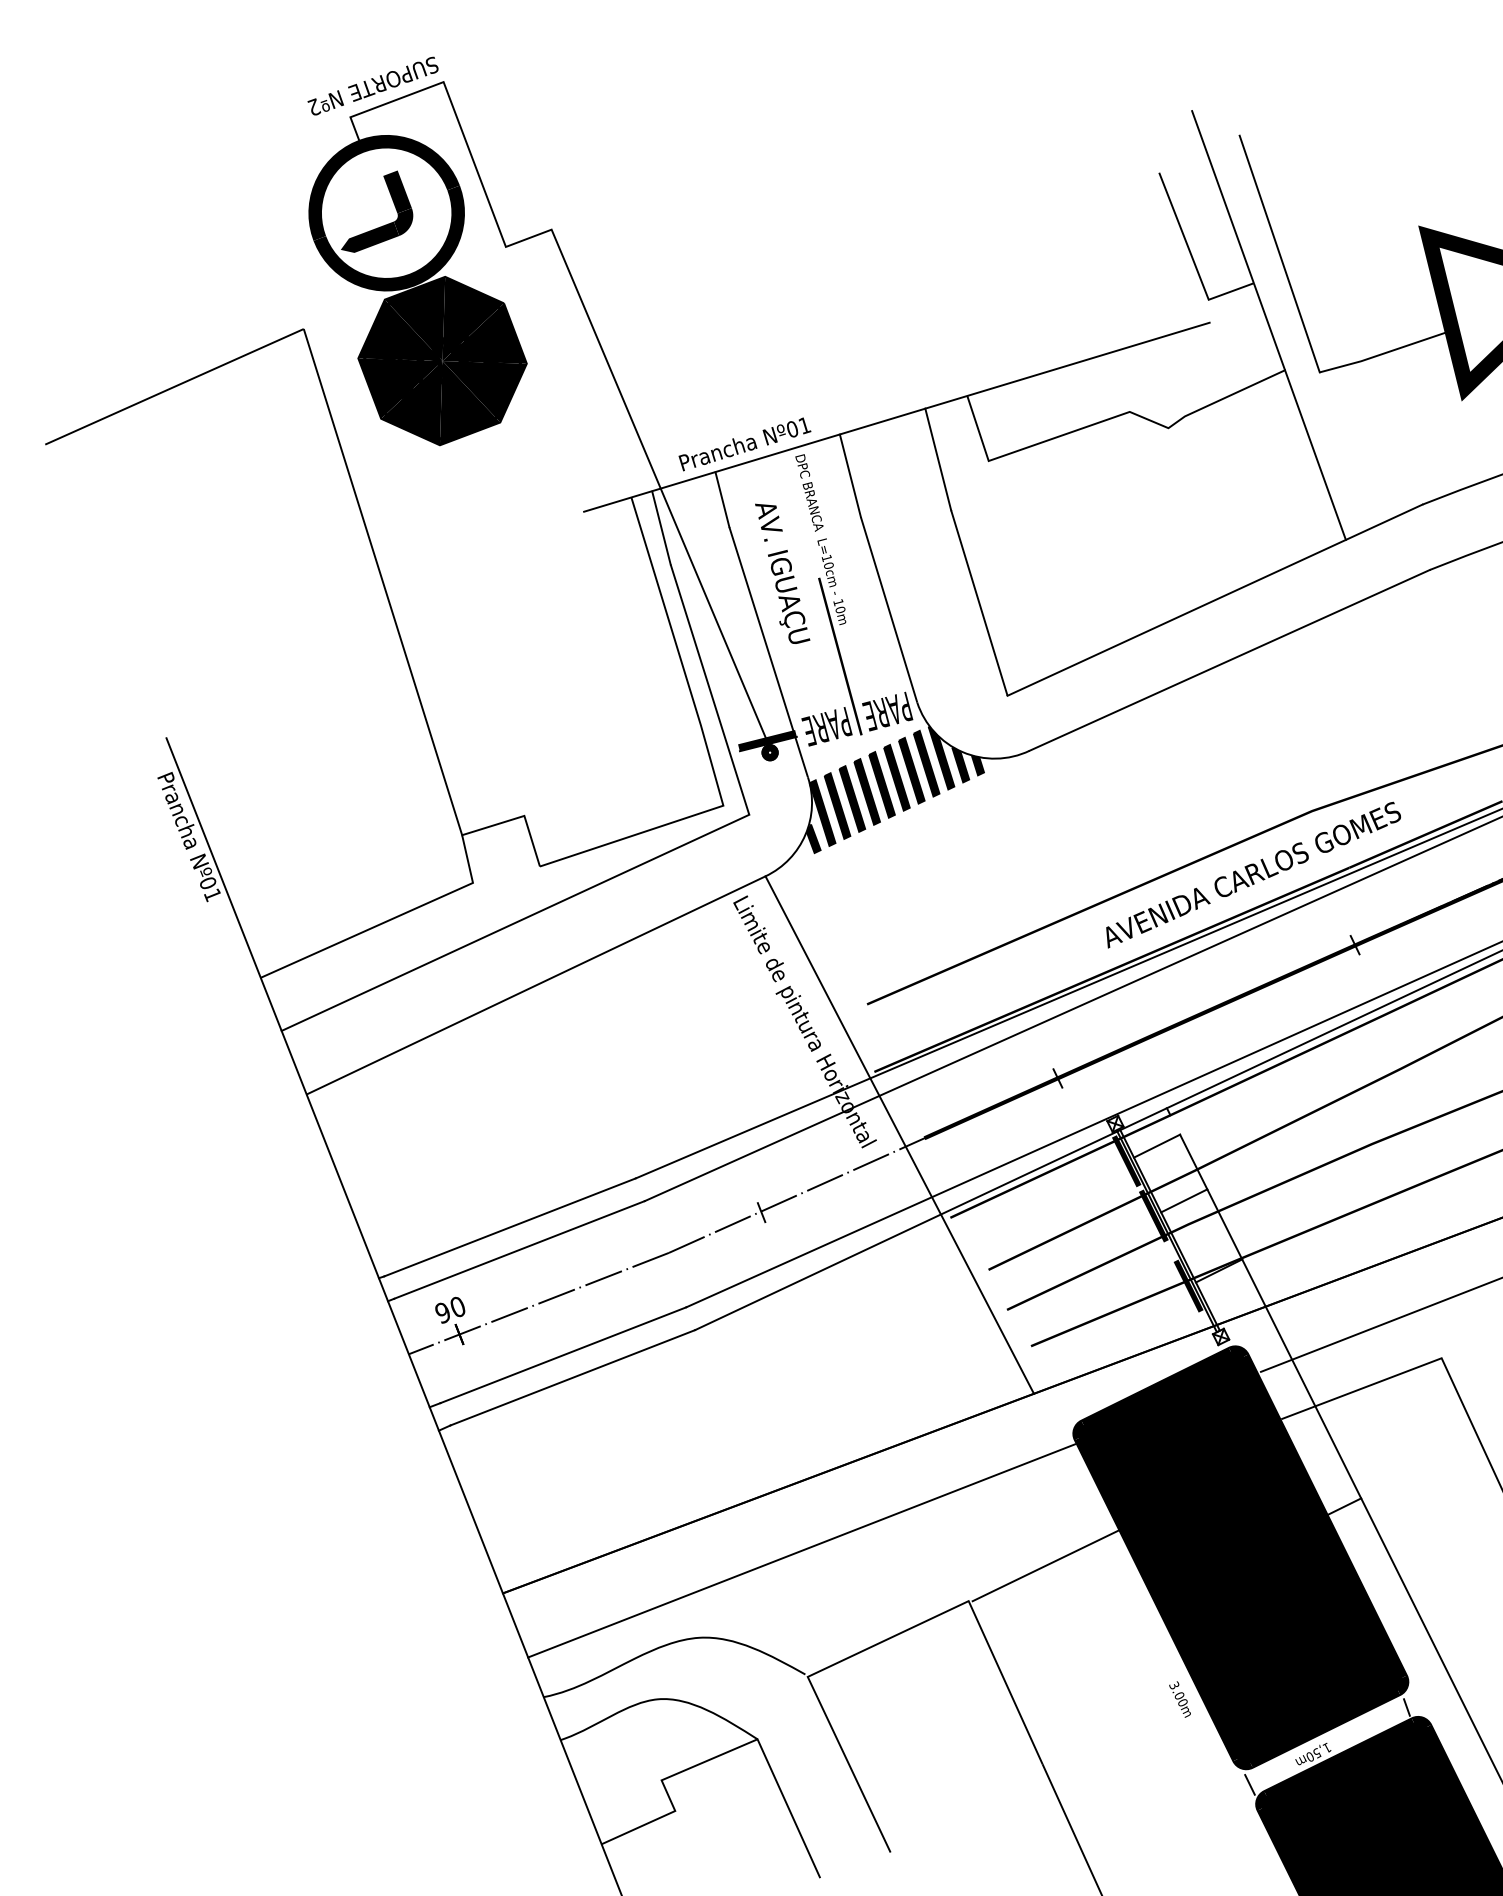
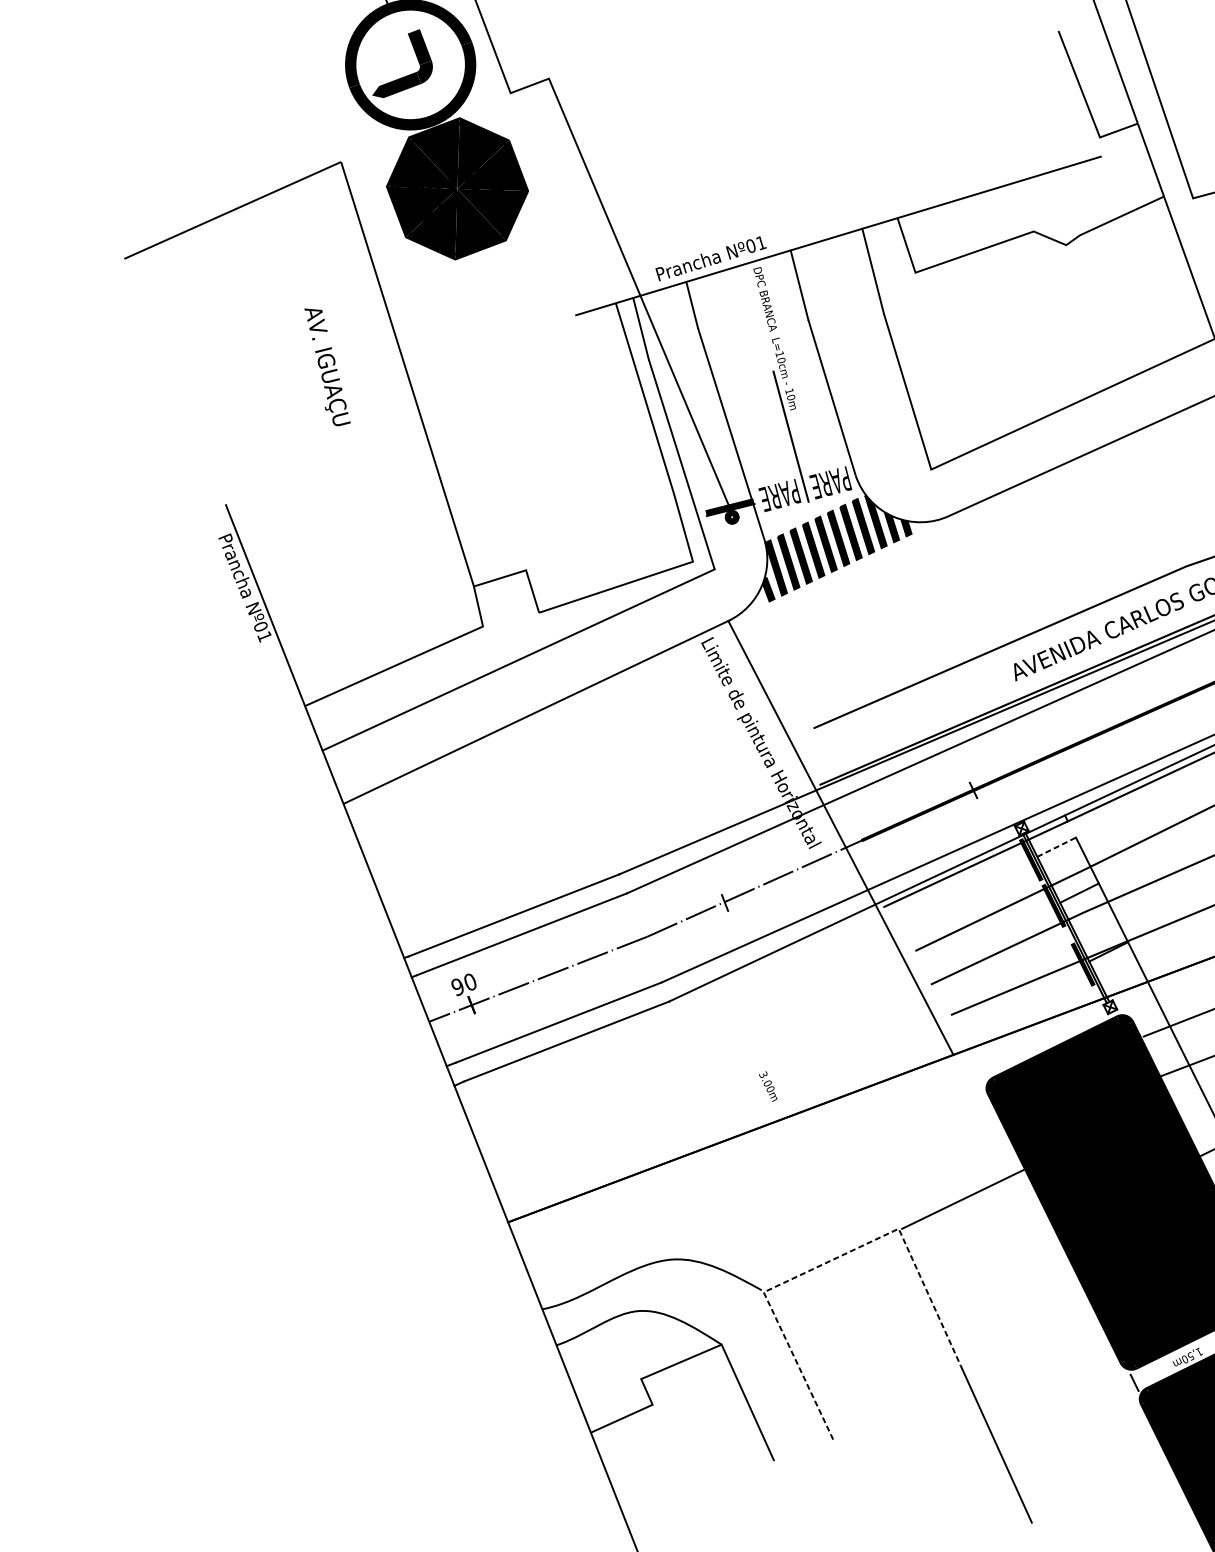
text: (782, 573) -> (327, 367), moved
line: (1157, 1146) -> (1057, 847), solid -> dashed
line: (801, 1550) -> (758, 1186), removed
line: (881, 1642) -> (825, 1263), solid -> dashed
text: (1179, 1699) -> (767, 1086), moved

